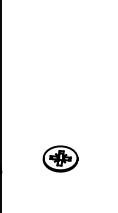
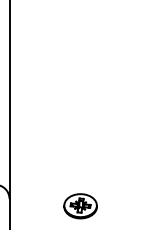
part: (60, 159) -> (80, 206), moved

